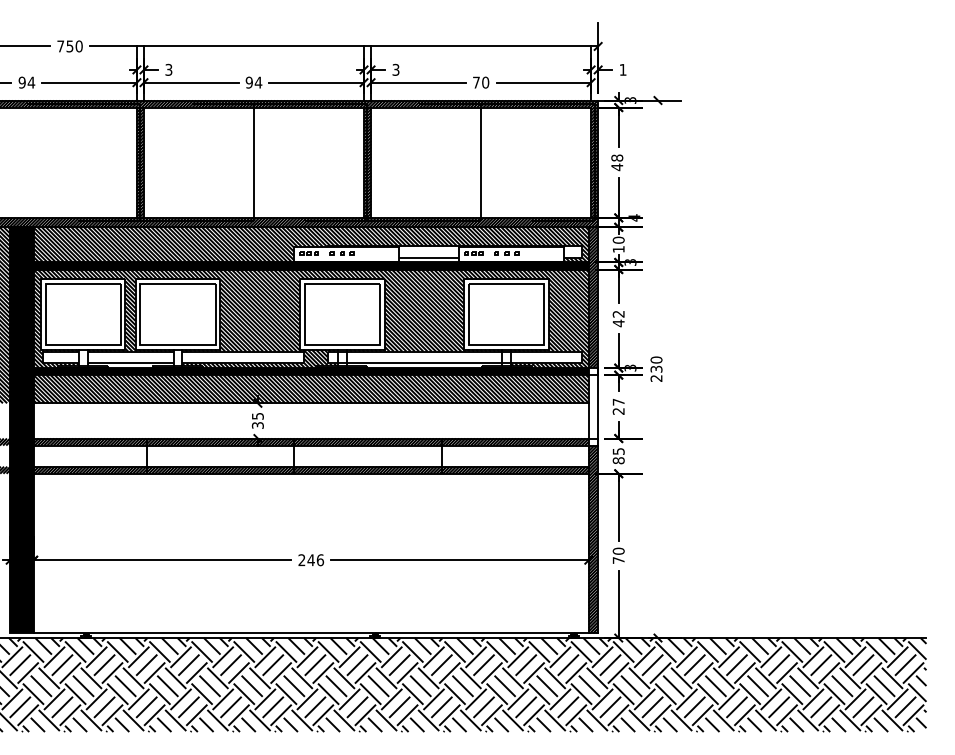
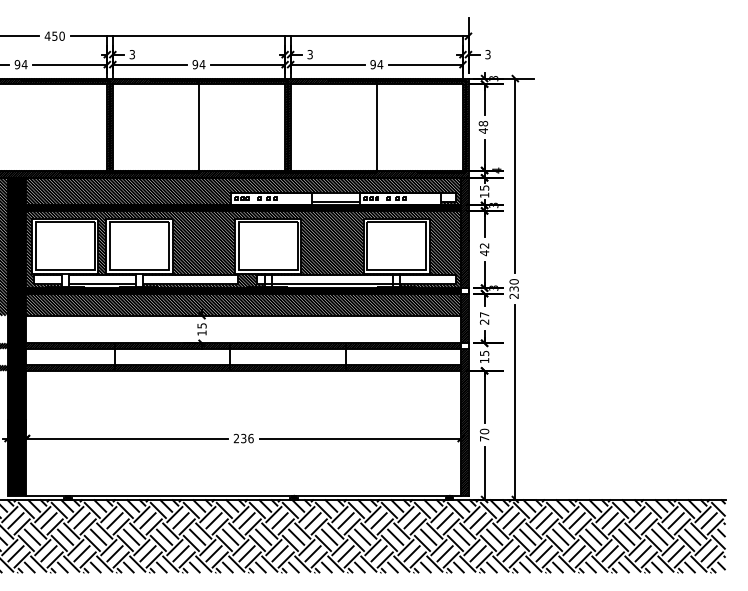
text: (60, 45) -> (47, 35), 750 -> 450
text: (622, 69) -> (487, 54), 1 -> 3
text: (480, 82) -> (376, 64), 70 -> 94
line: (658, 224) -> (515, 175), added
text: (618, 239) -> (484, 187), 10 -> 15
hatch: (593, 406) -> (464, 318), added
text: (257, 424) -> (201, 332), 35 -> 15
text: (618, 460) -> (484, 360), 85 -> 15
line: (658, 512) -> (515, 401), added
text: (310, 560) -> (243, 438), 246 -> 236

